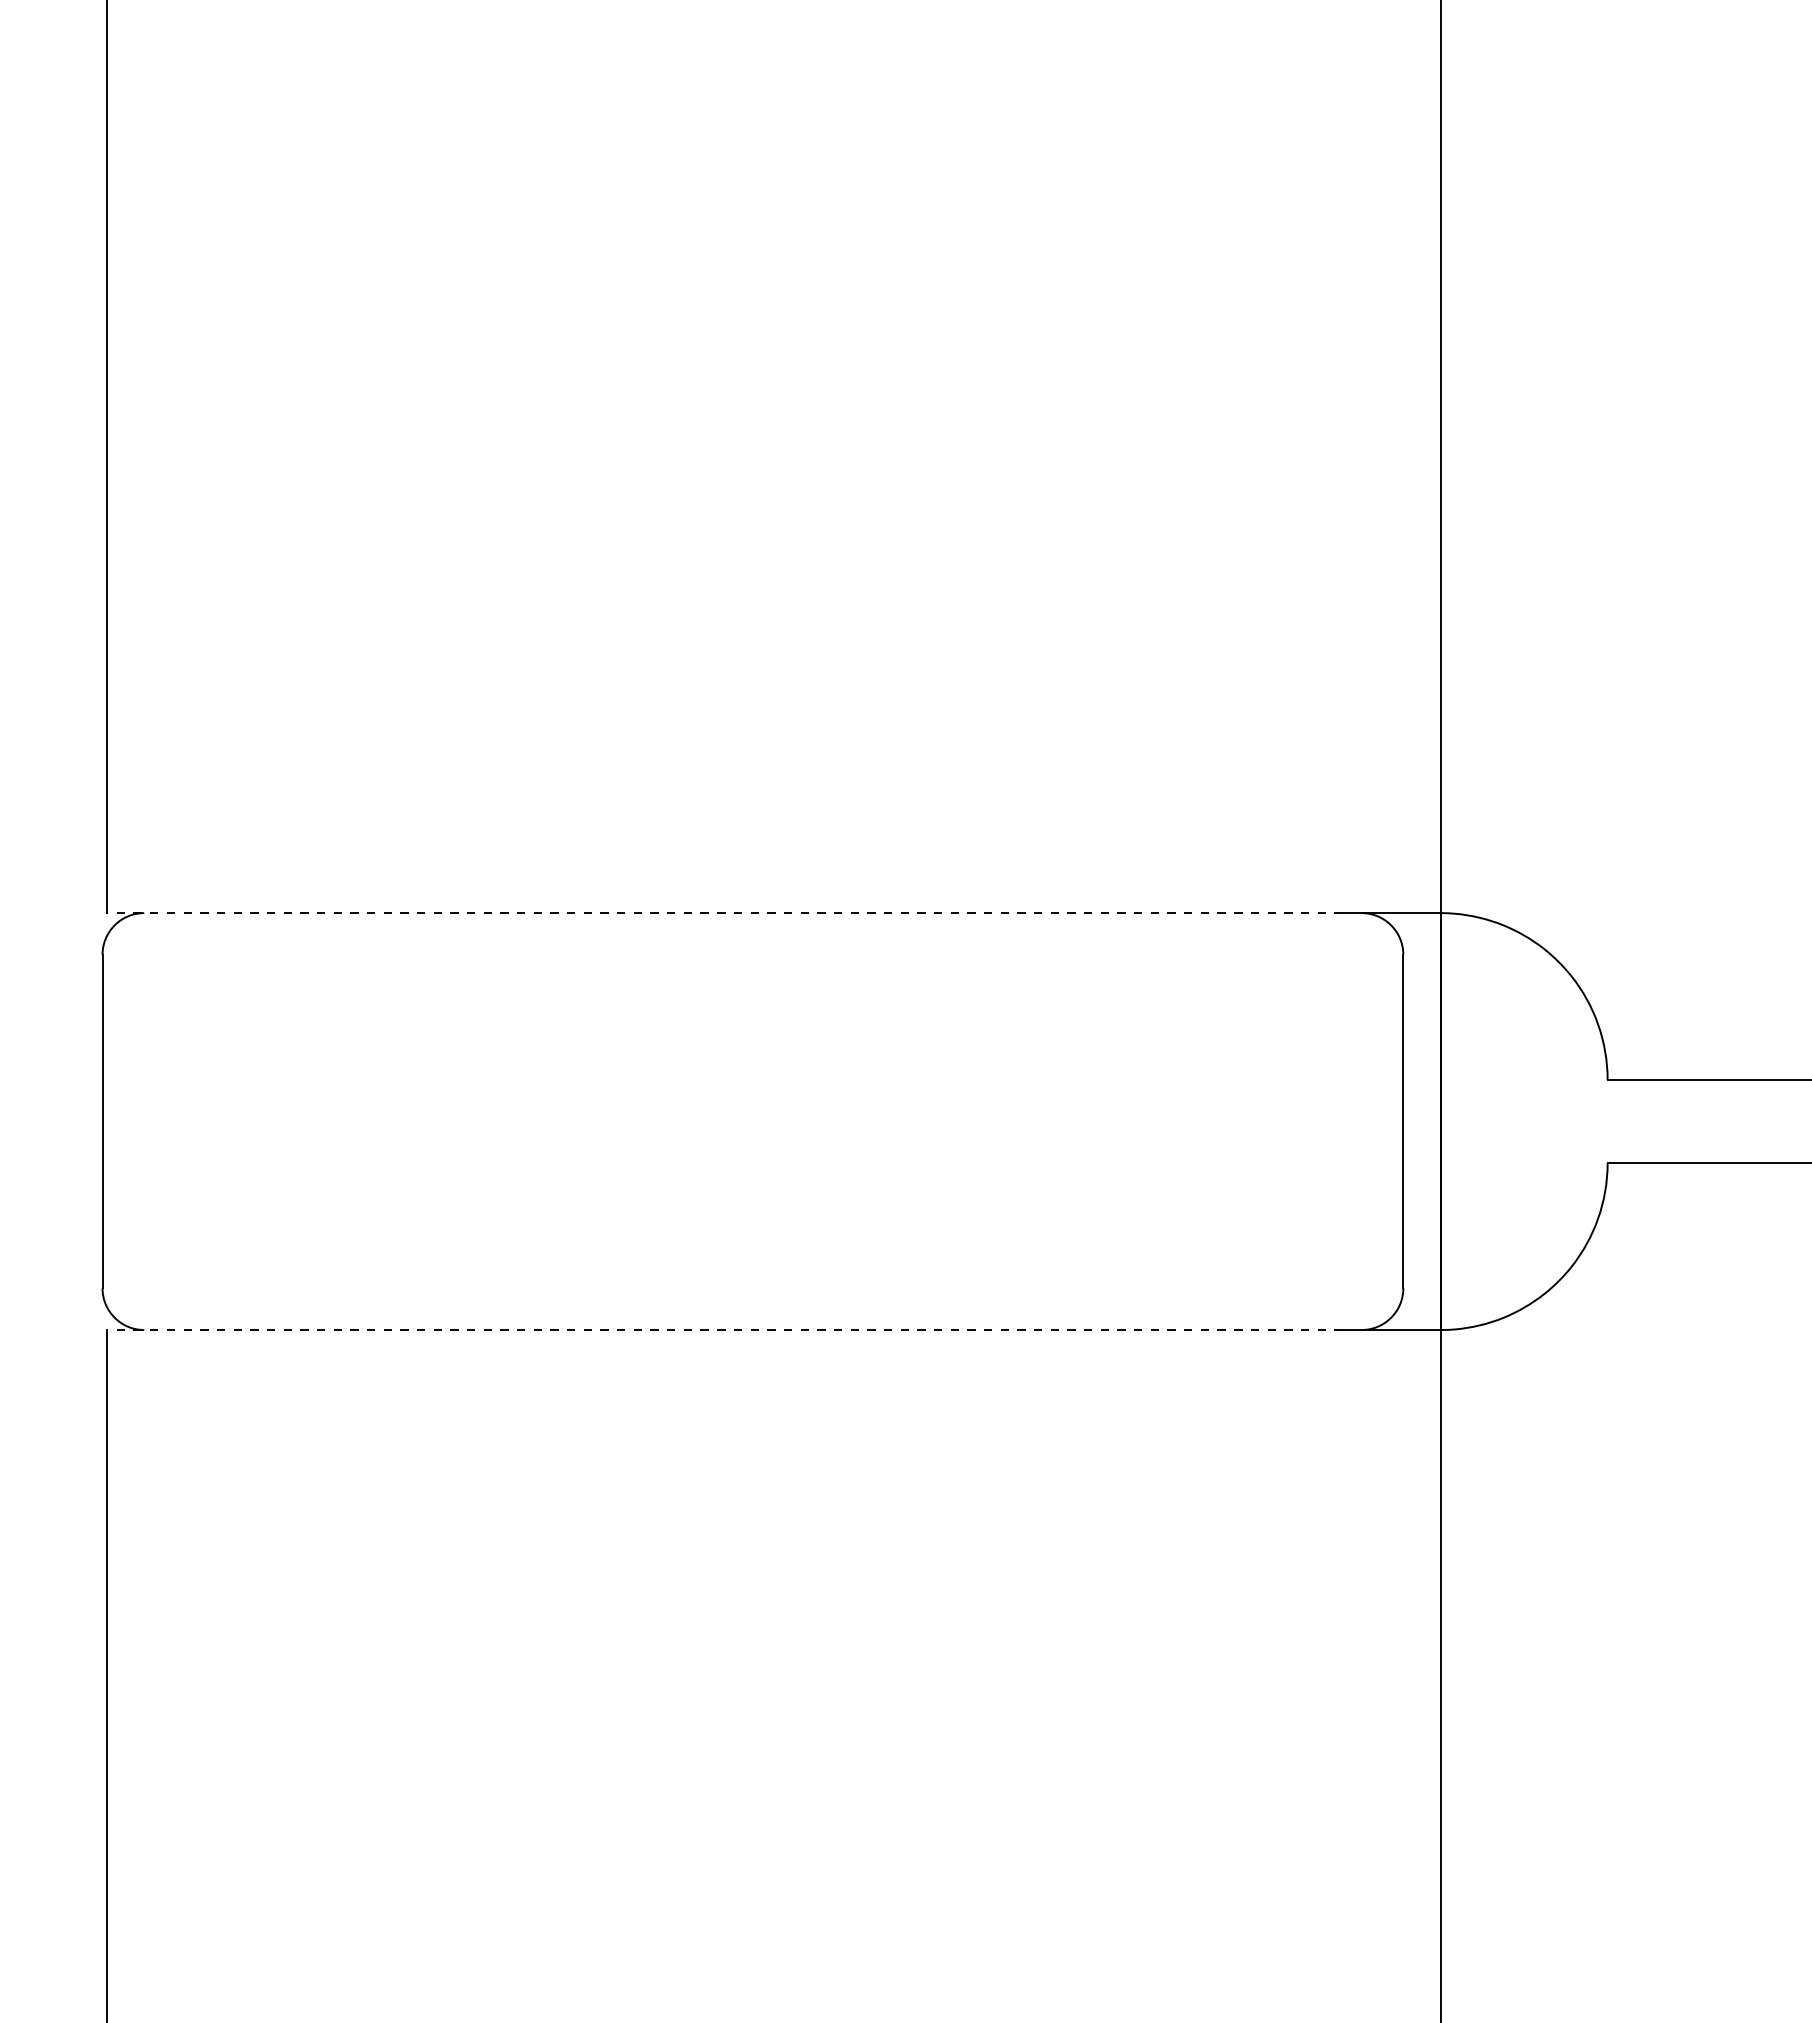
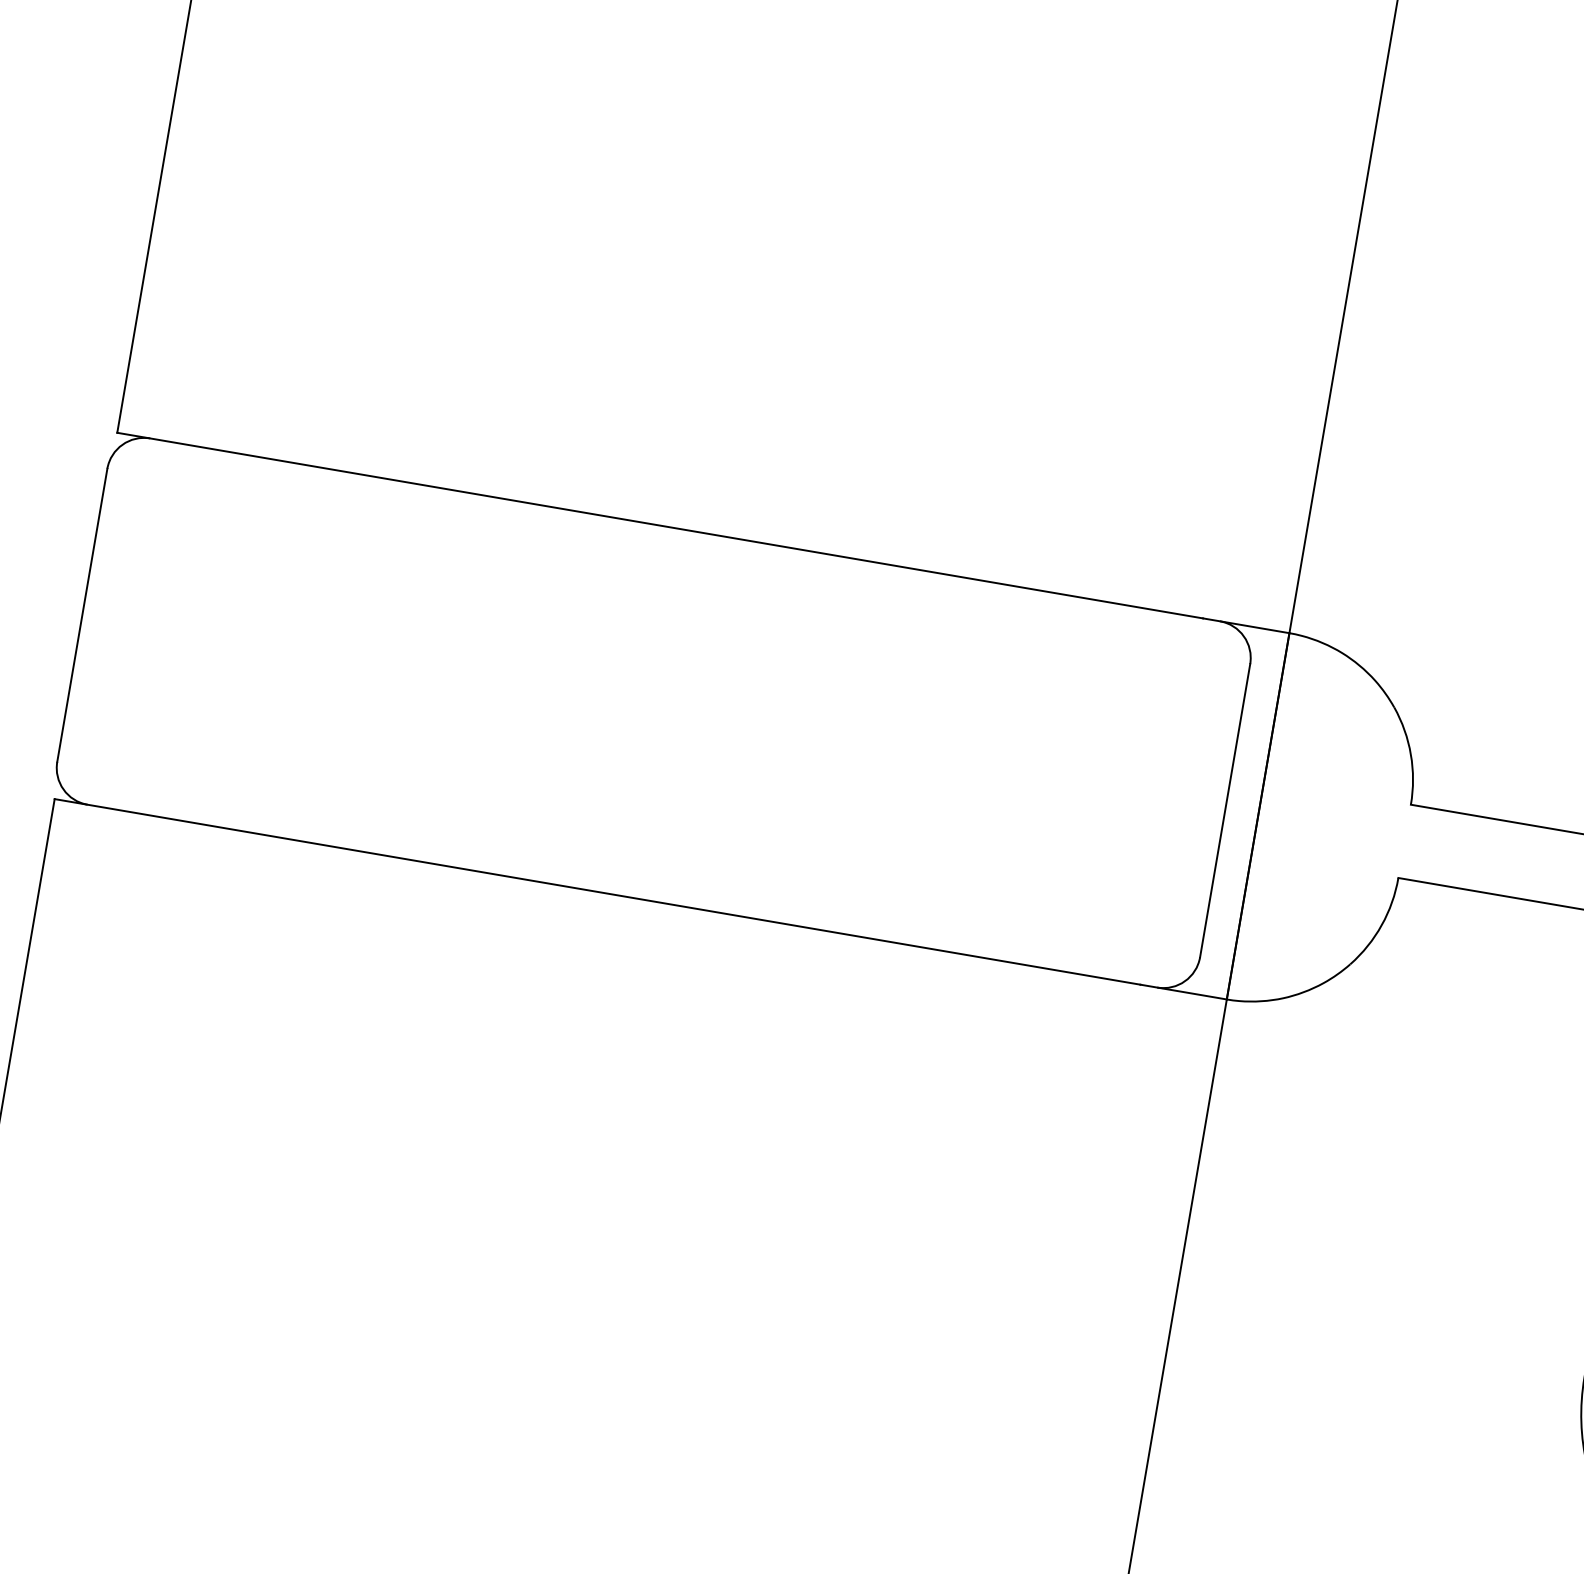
line: (724, 913) -> (660, 525), dashed -> solid
line: (724, 1330) -> (597, 892), dashed -> solid

